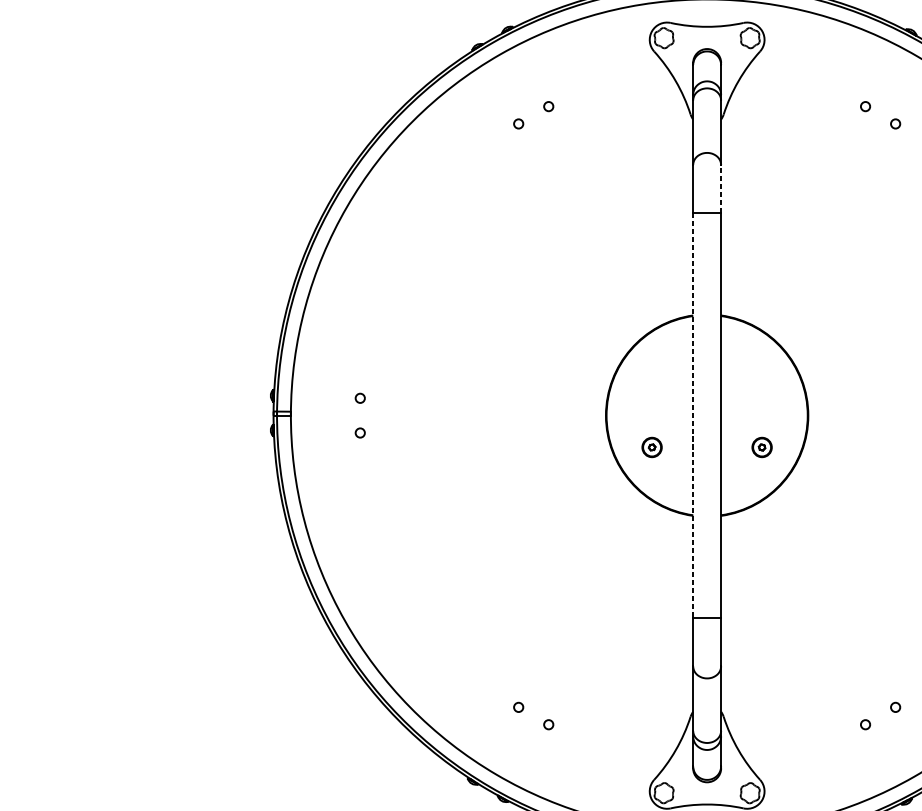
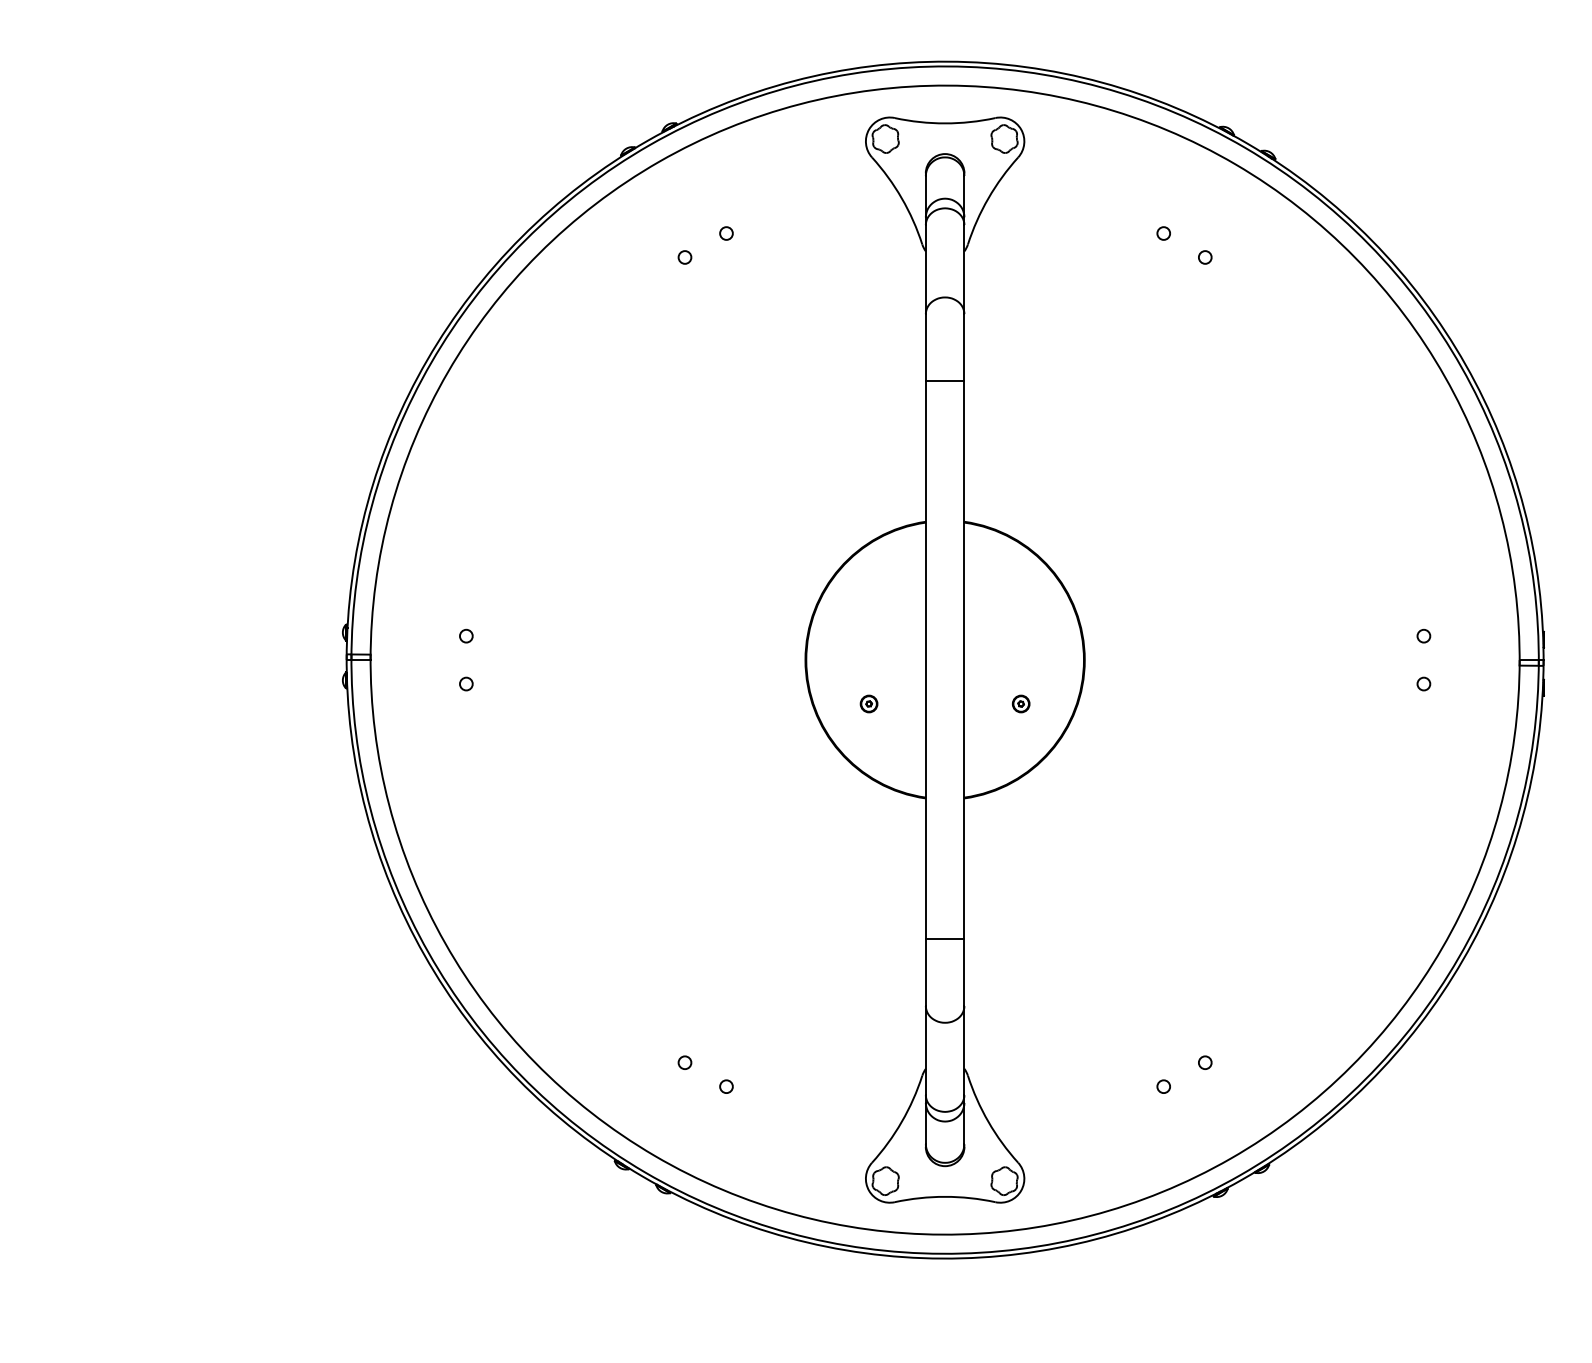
line: (721, 188) -> (964, 346), dashed -> solid
line: (692, 415) -> (925, 660), dashed -> solid
part: (651, 447) -> (868, 703), size x0.62
part: (762, 447) -> (1021, 703), size x0.62

